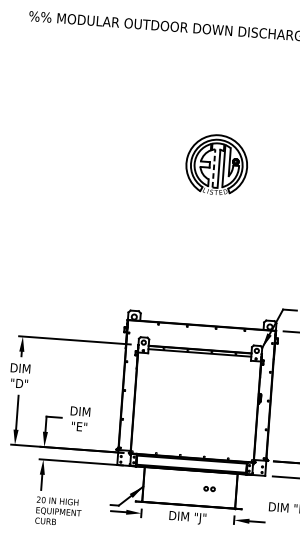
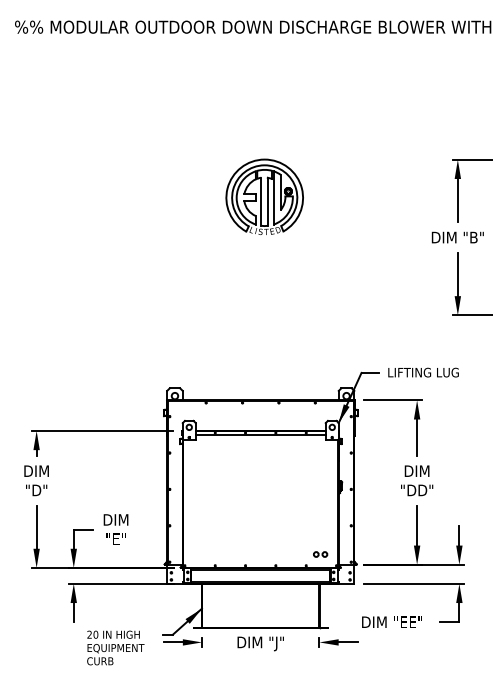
line: (214, 168) -> (261, 201), dashed -> solid
part: (209, 489) -> (320, 554), moved
text: (58, 511) -> (115, 647), moved

